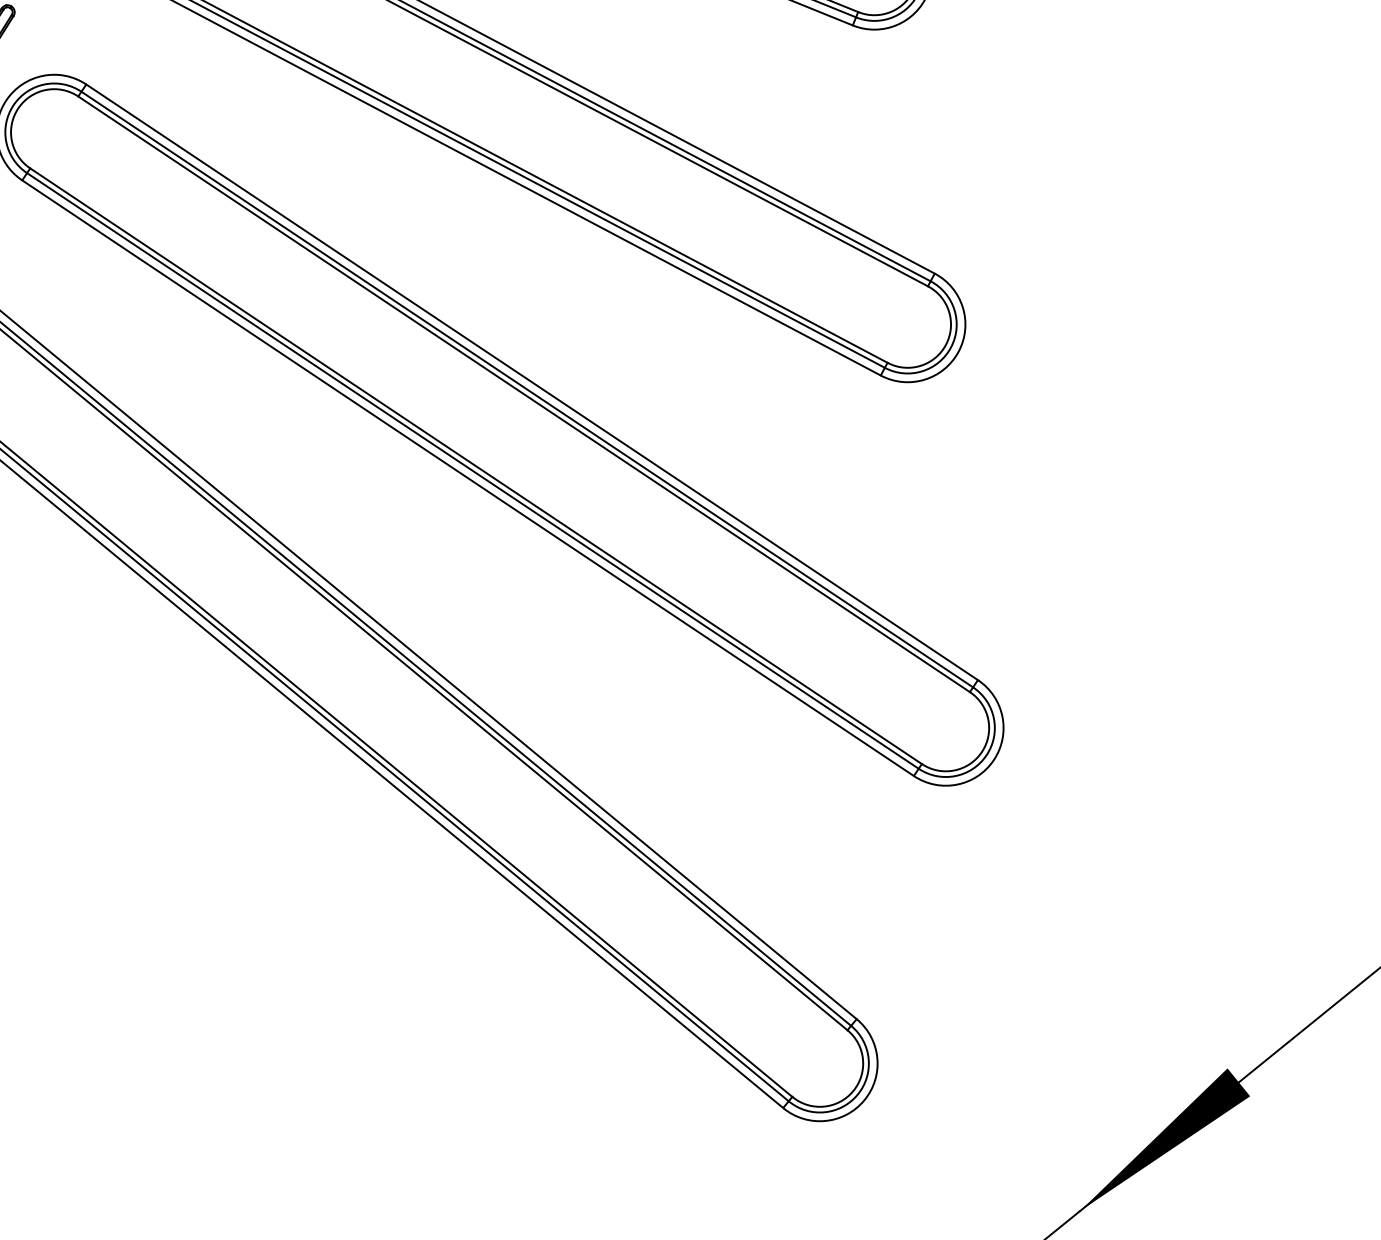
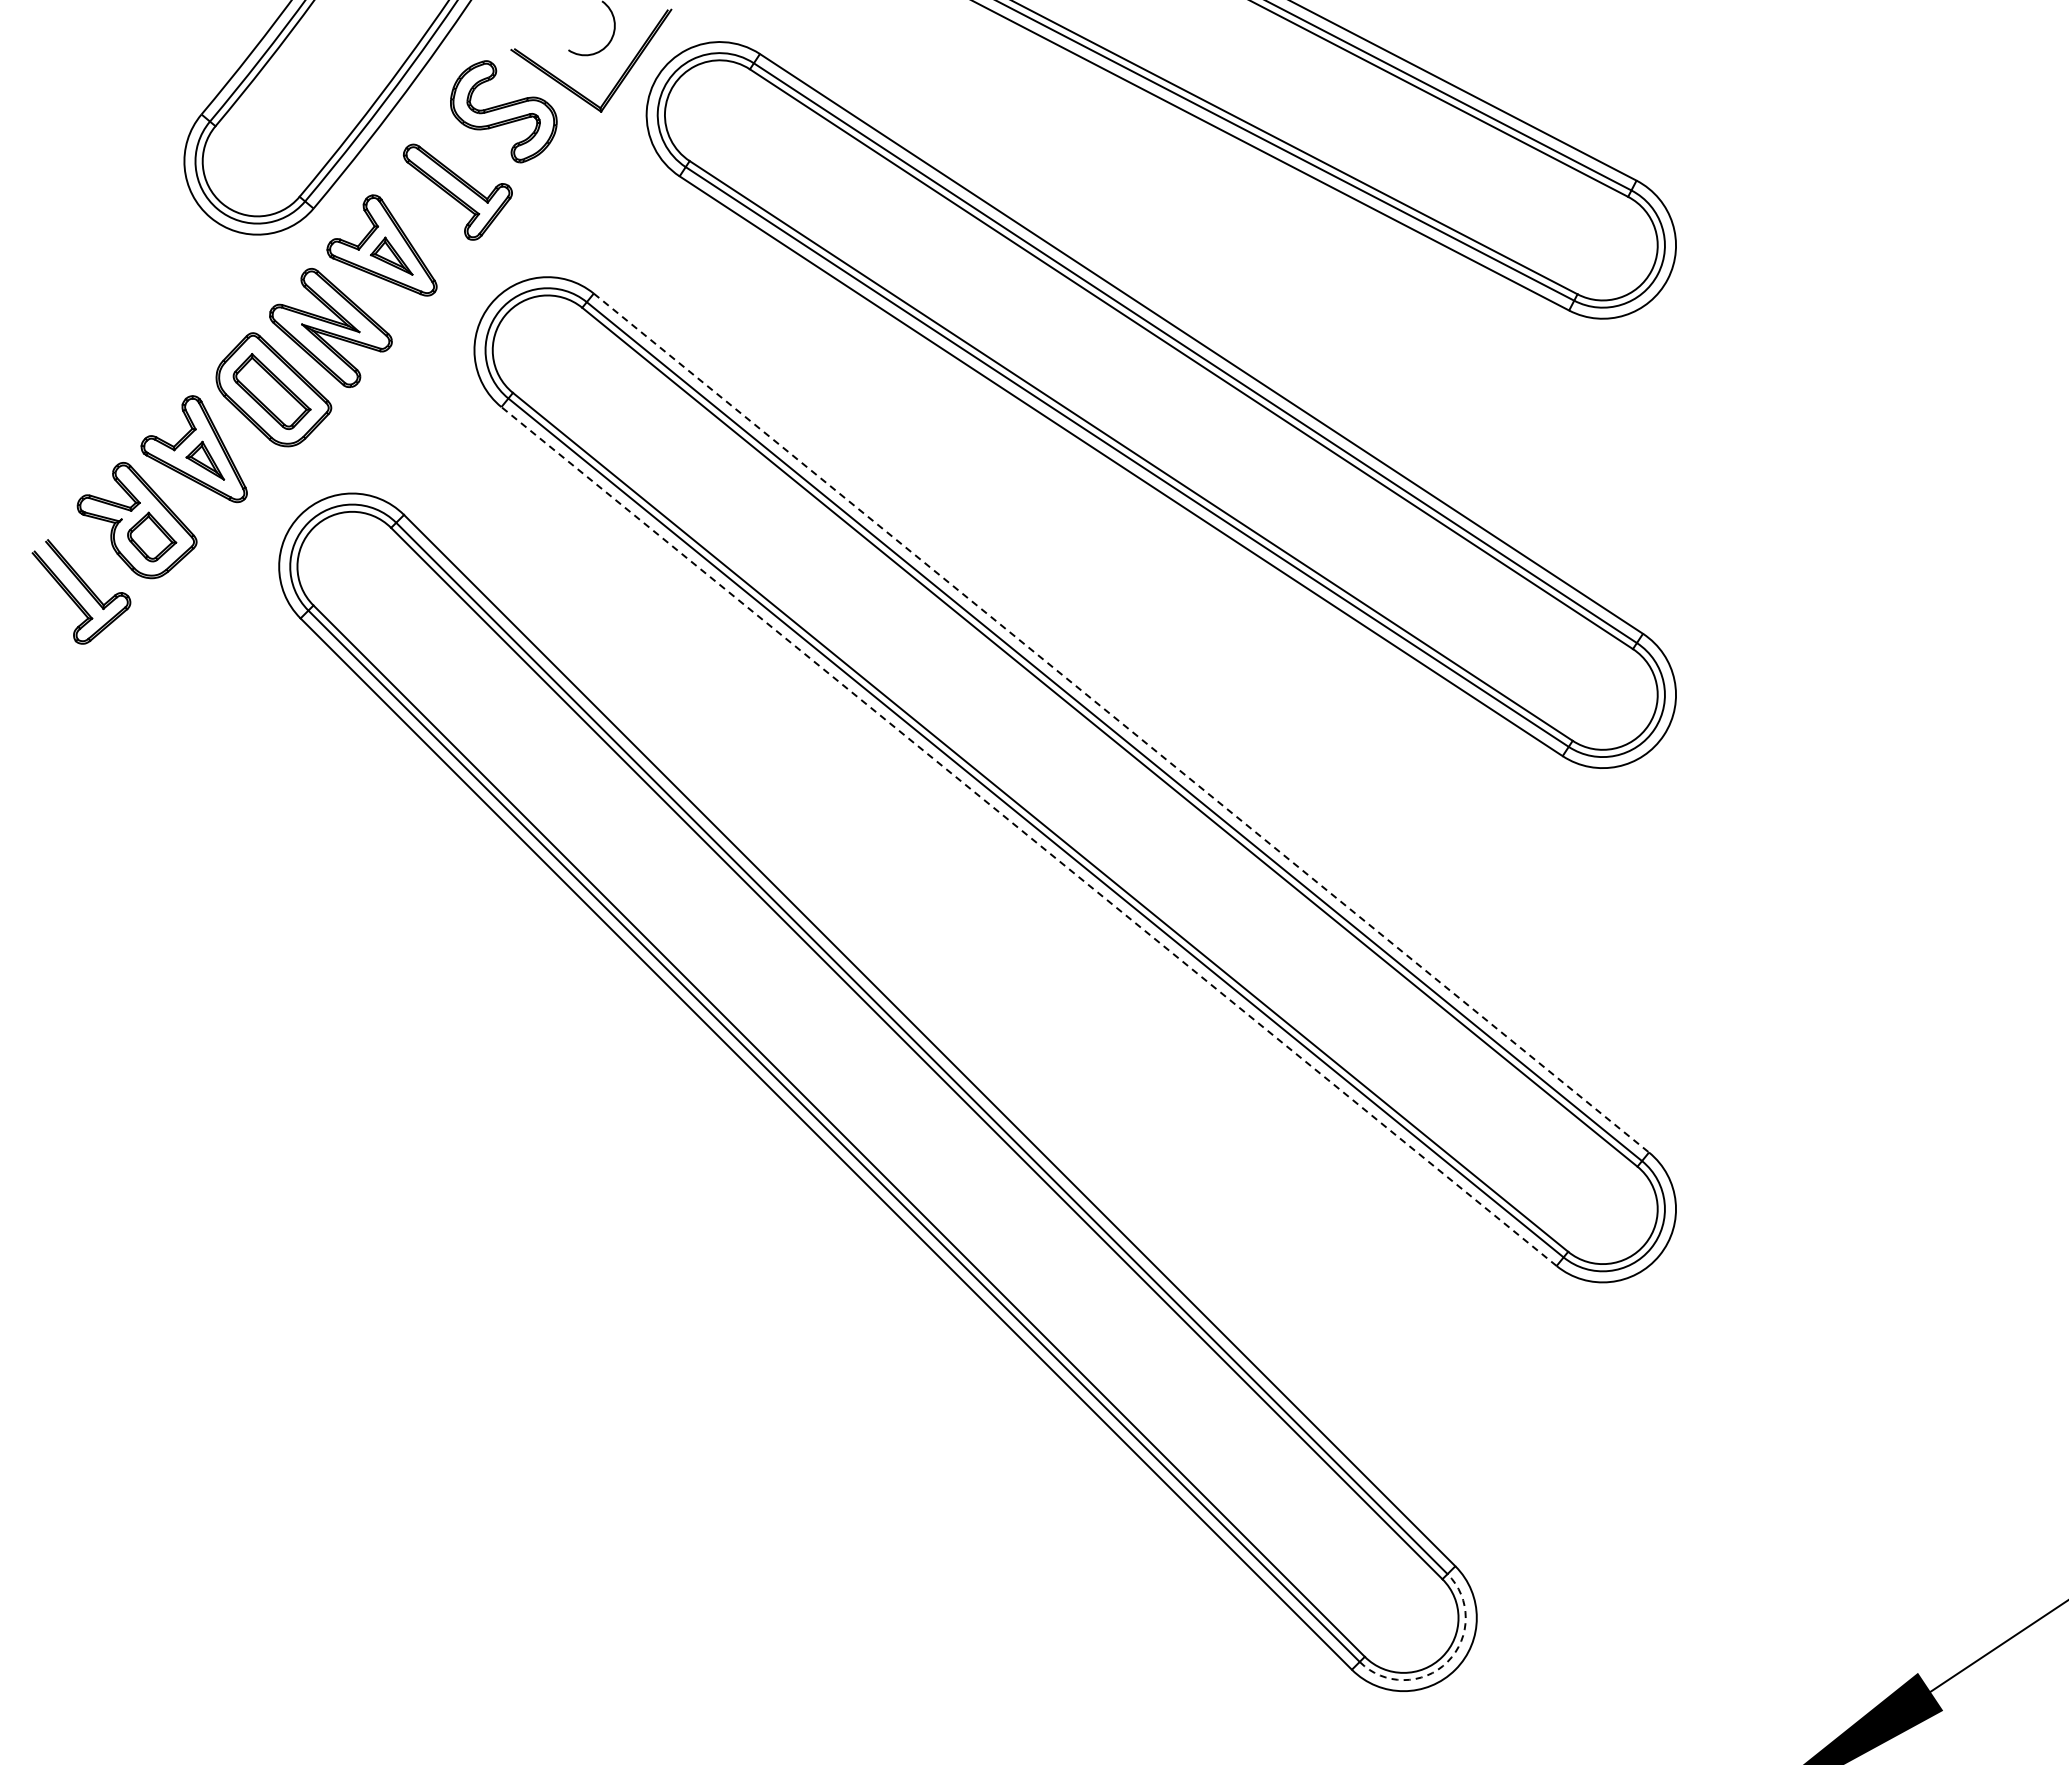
line: (532, 382) -> (1121, 723), solid -> dashed
line: (467, 478) -> (1028, 836), solid -> dashed
arc: (857, 1094) -> (1447, 1661), solid -> dashed

